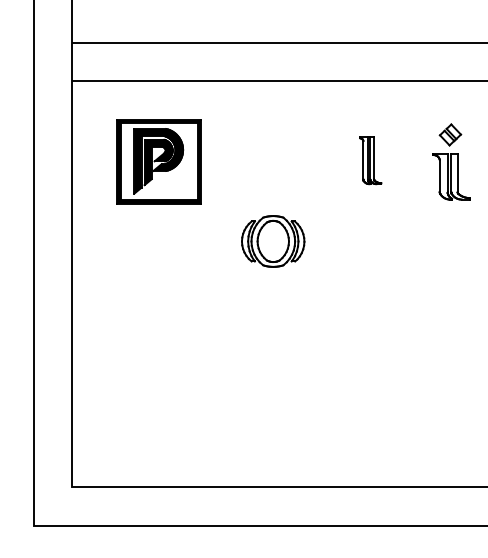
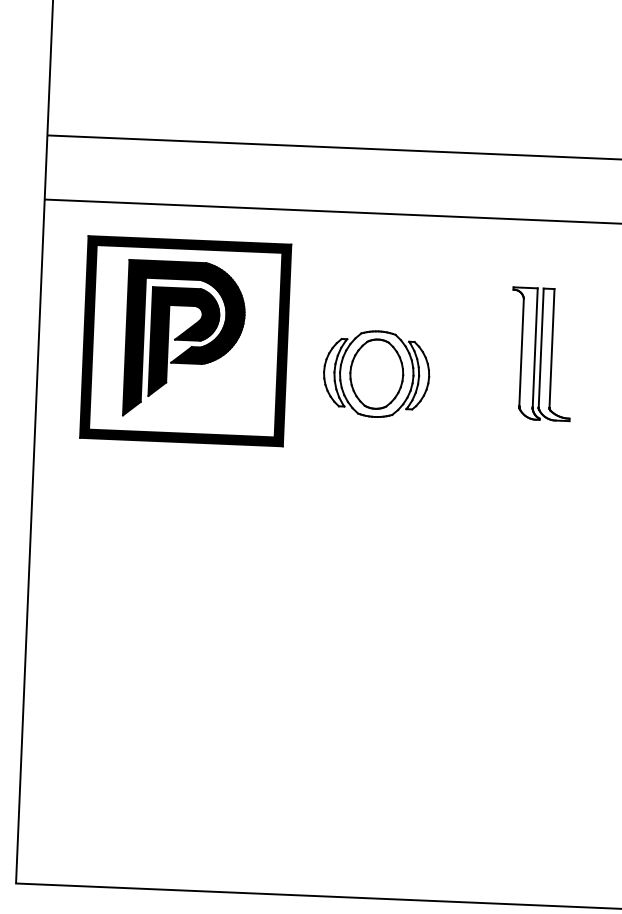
part: (370, 160) -> (541, 354), size x1.67
part: (158, 161) -> (184, 340), size x1.43
part: (273, 241) -> (377, 374), moved

